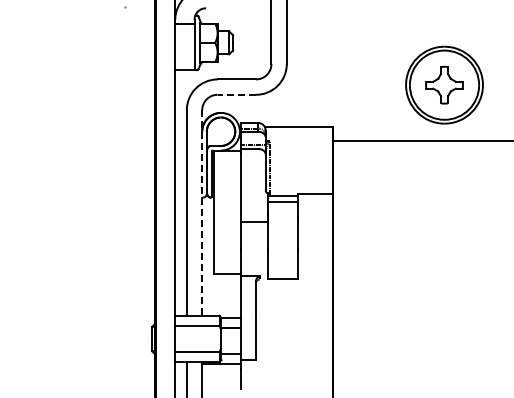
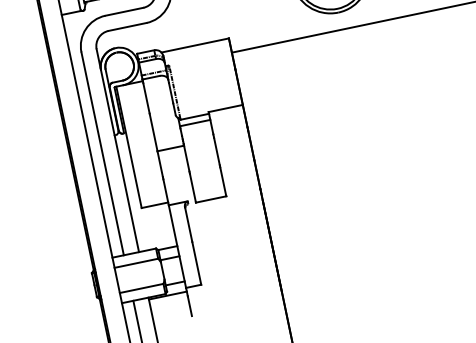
line: (236, 94) -> (127, 26), dashed -> solid
line: (202, 213) -> (118, 151), dashed -> solid

